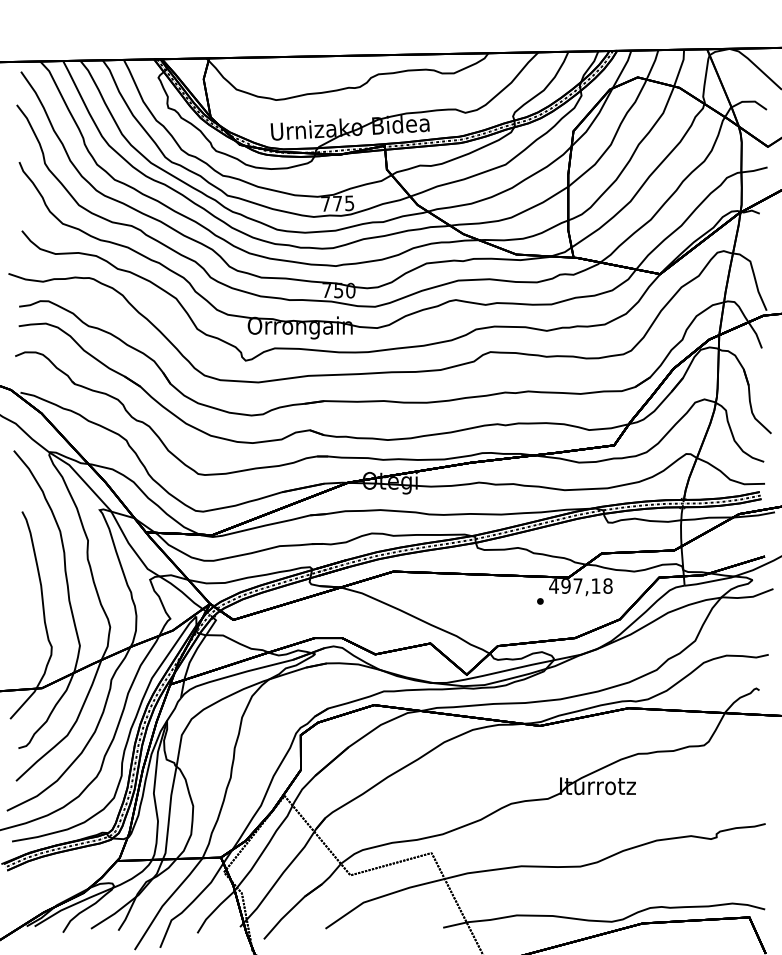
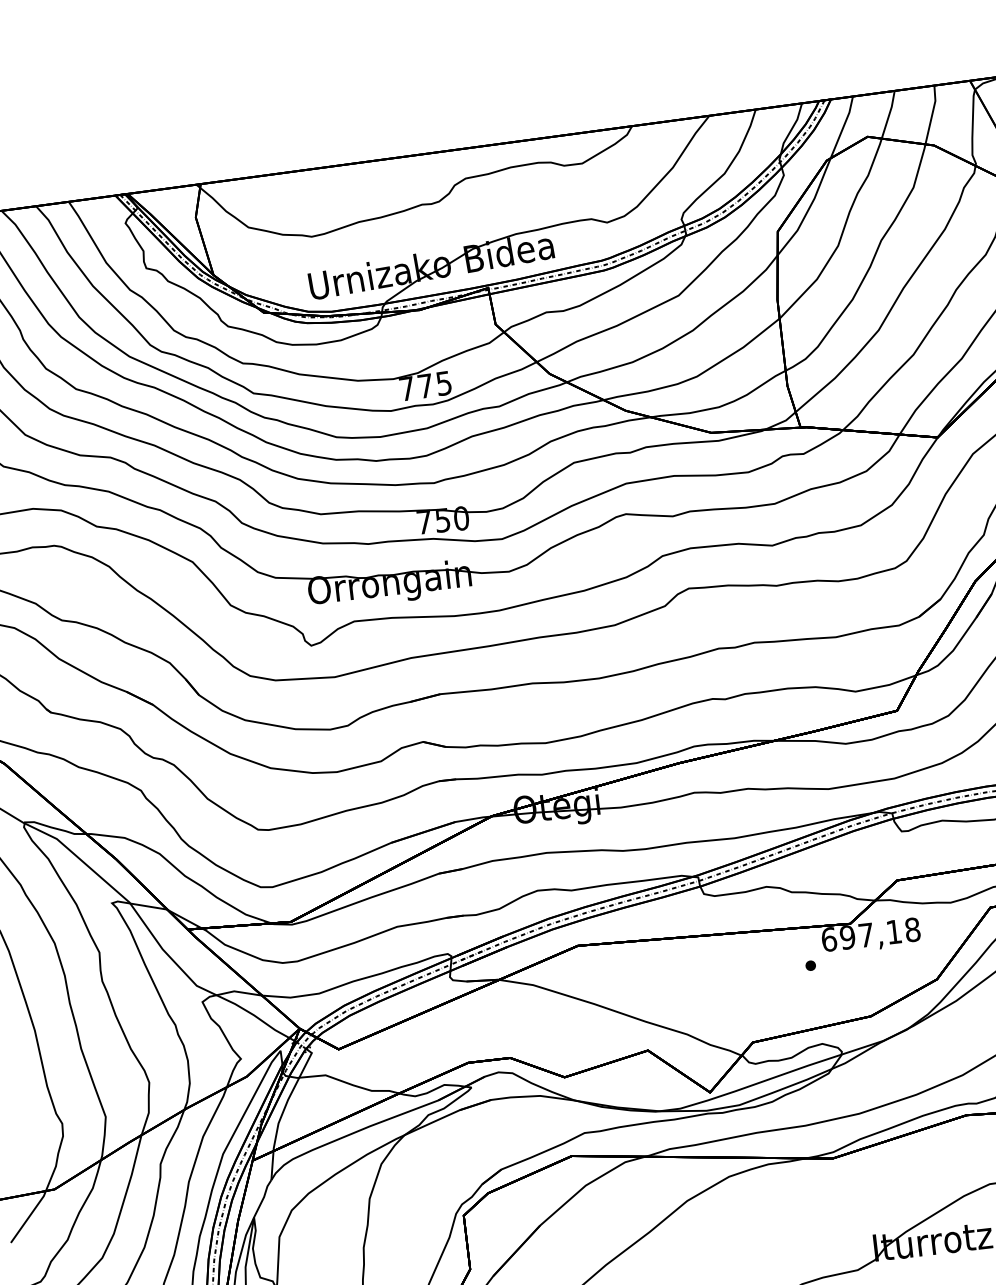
text: (553, 585) -> (828, 938), 497,18 -> 697,18

